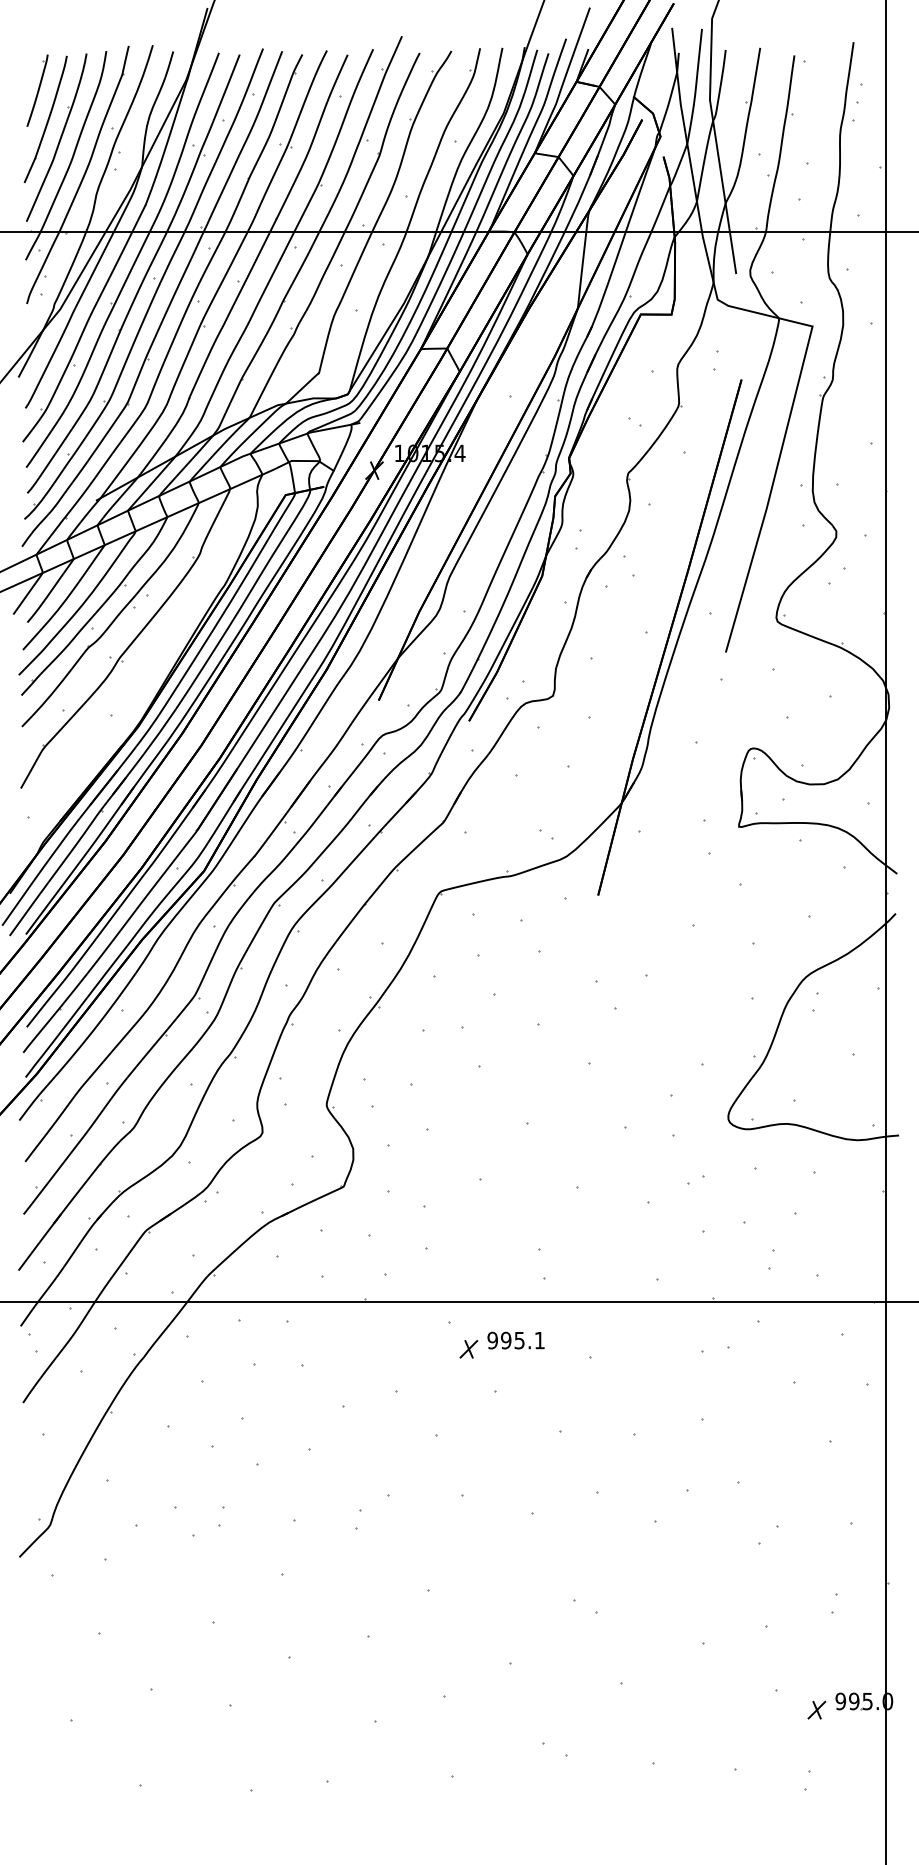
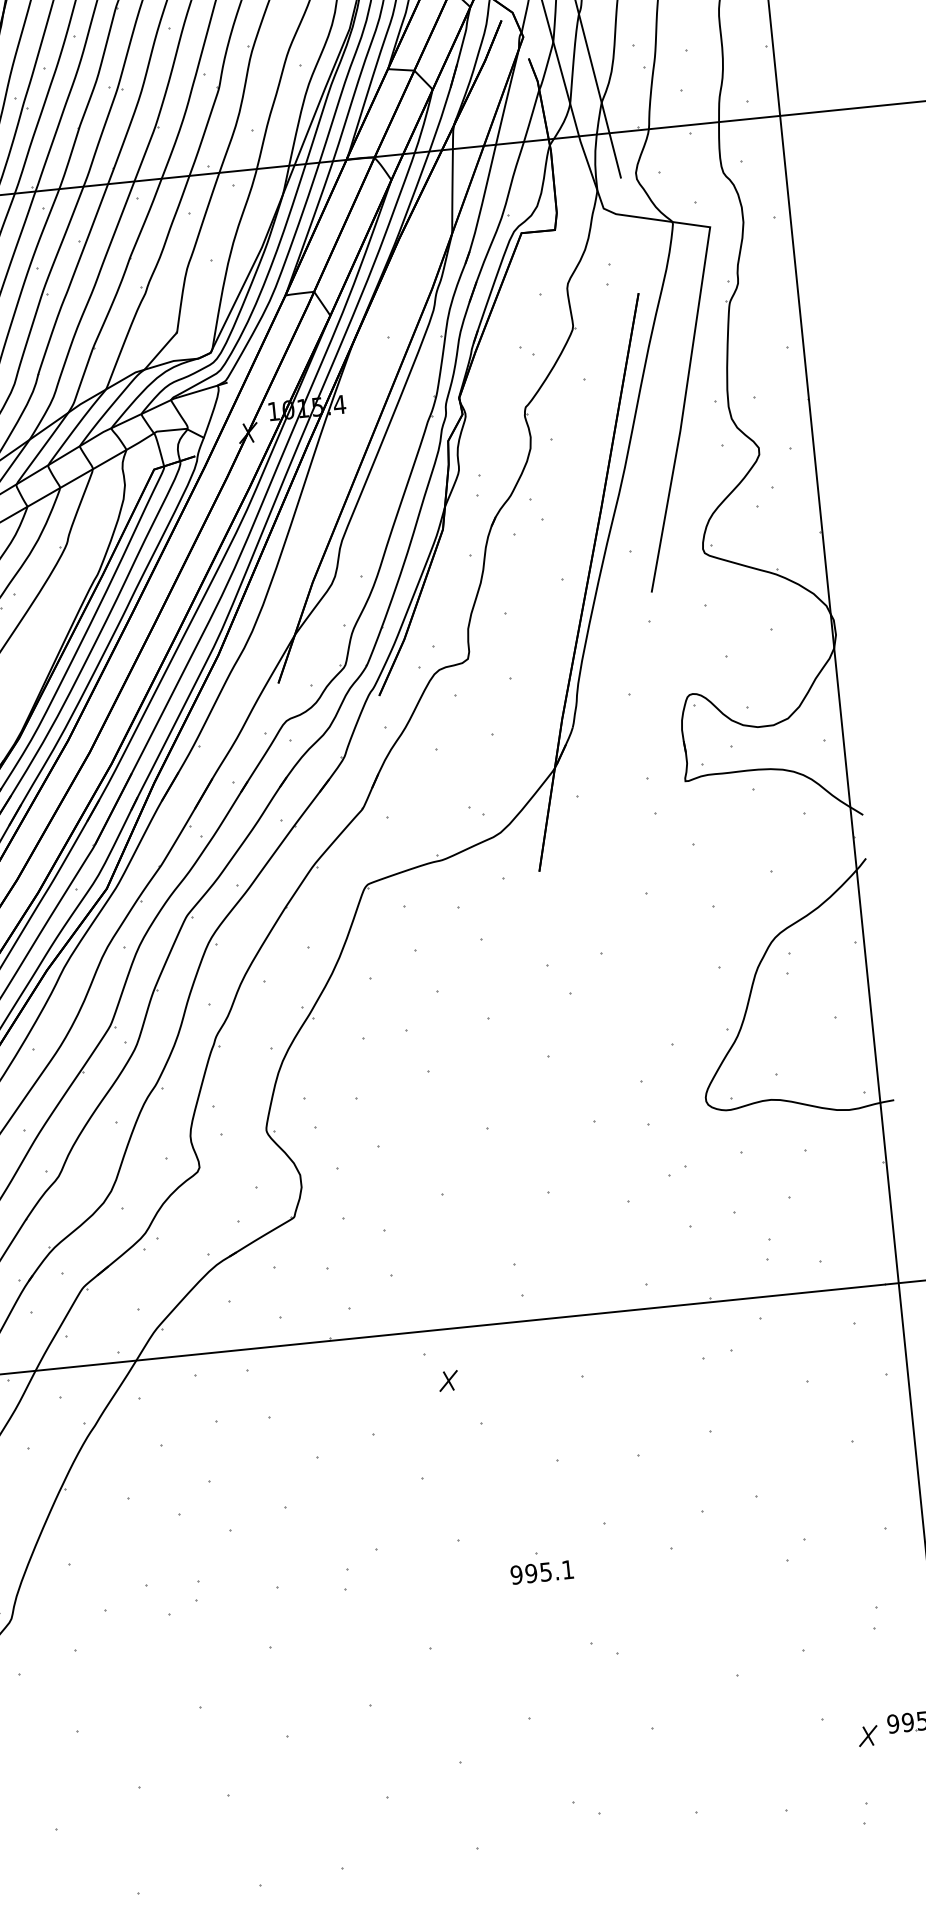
text: (515, 1340) -> (541, 1572), moved

